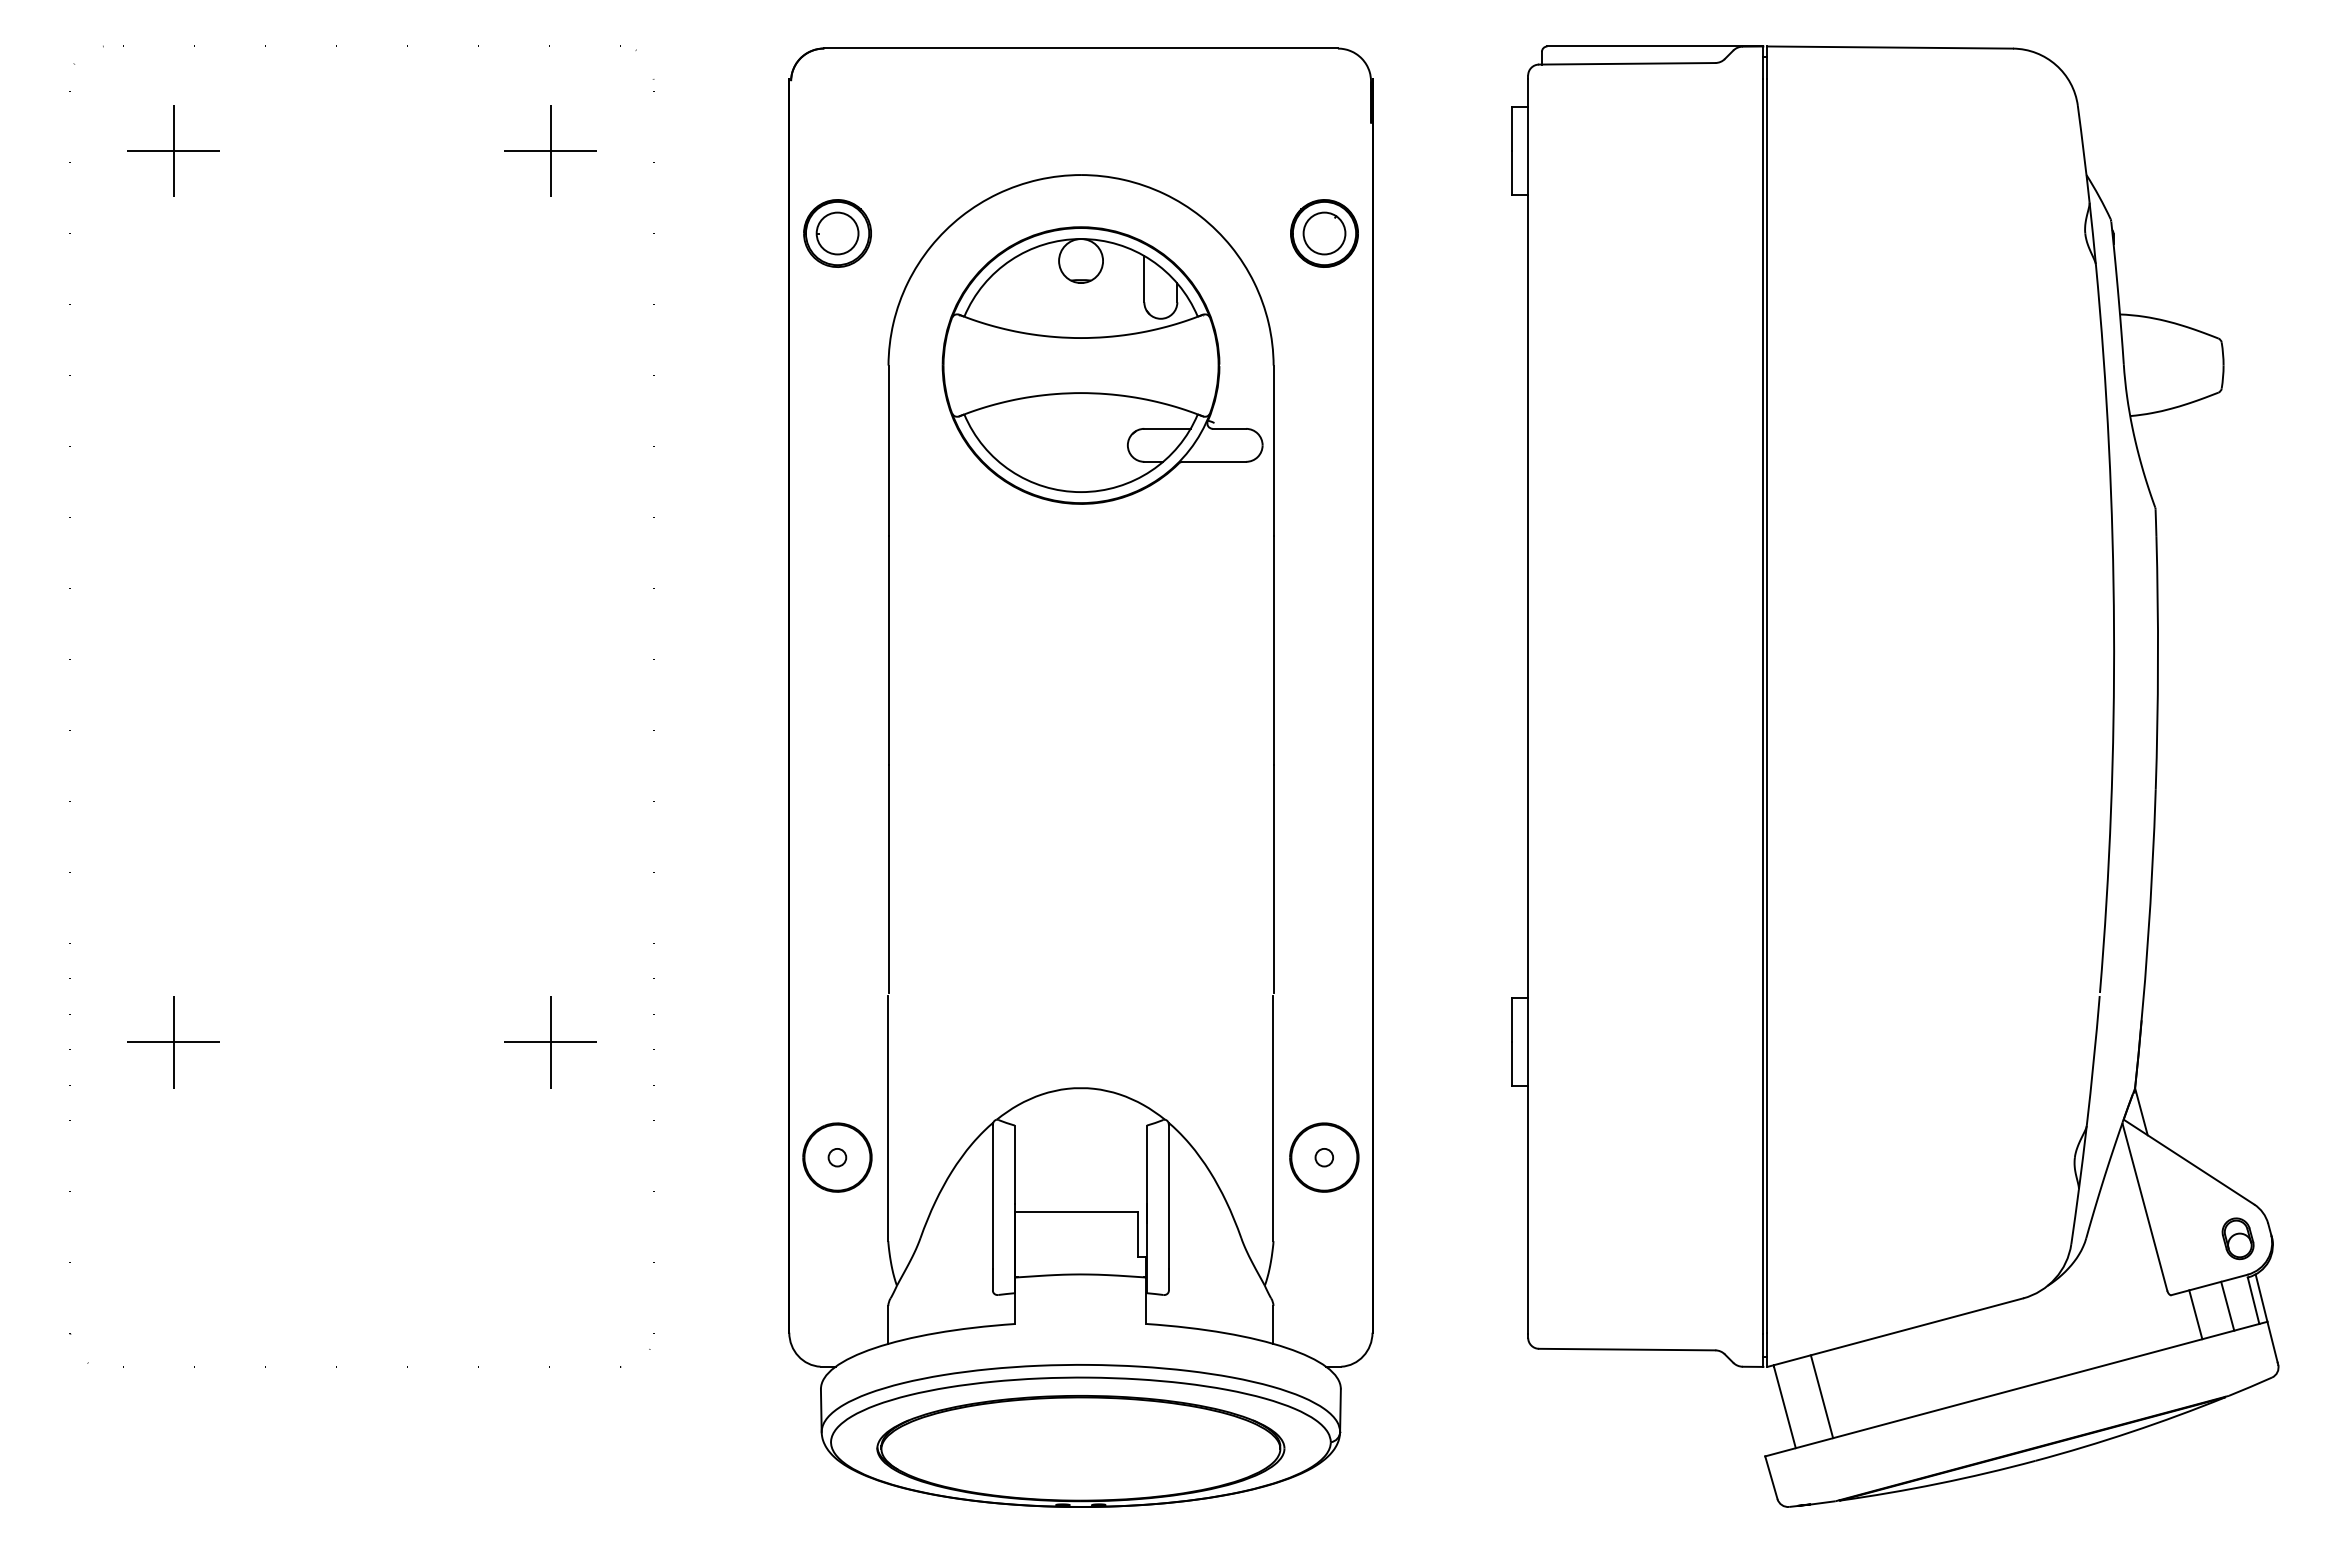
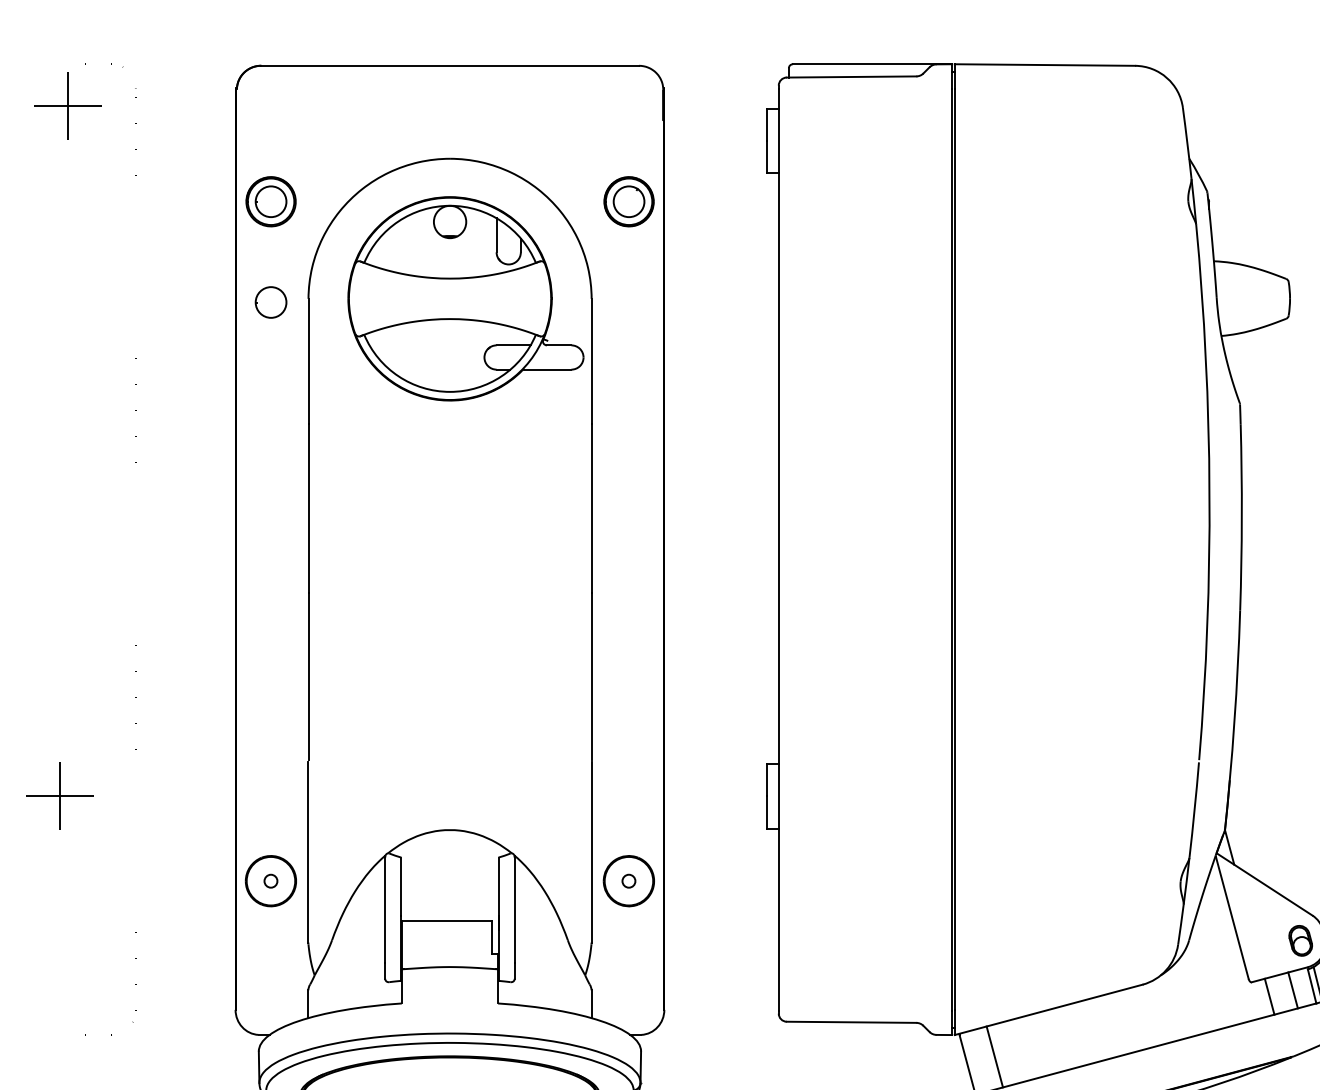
part: (550, 150) -> (68, 105), moved
part: (837, 370) -> (271, 302), added

